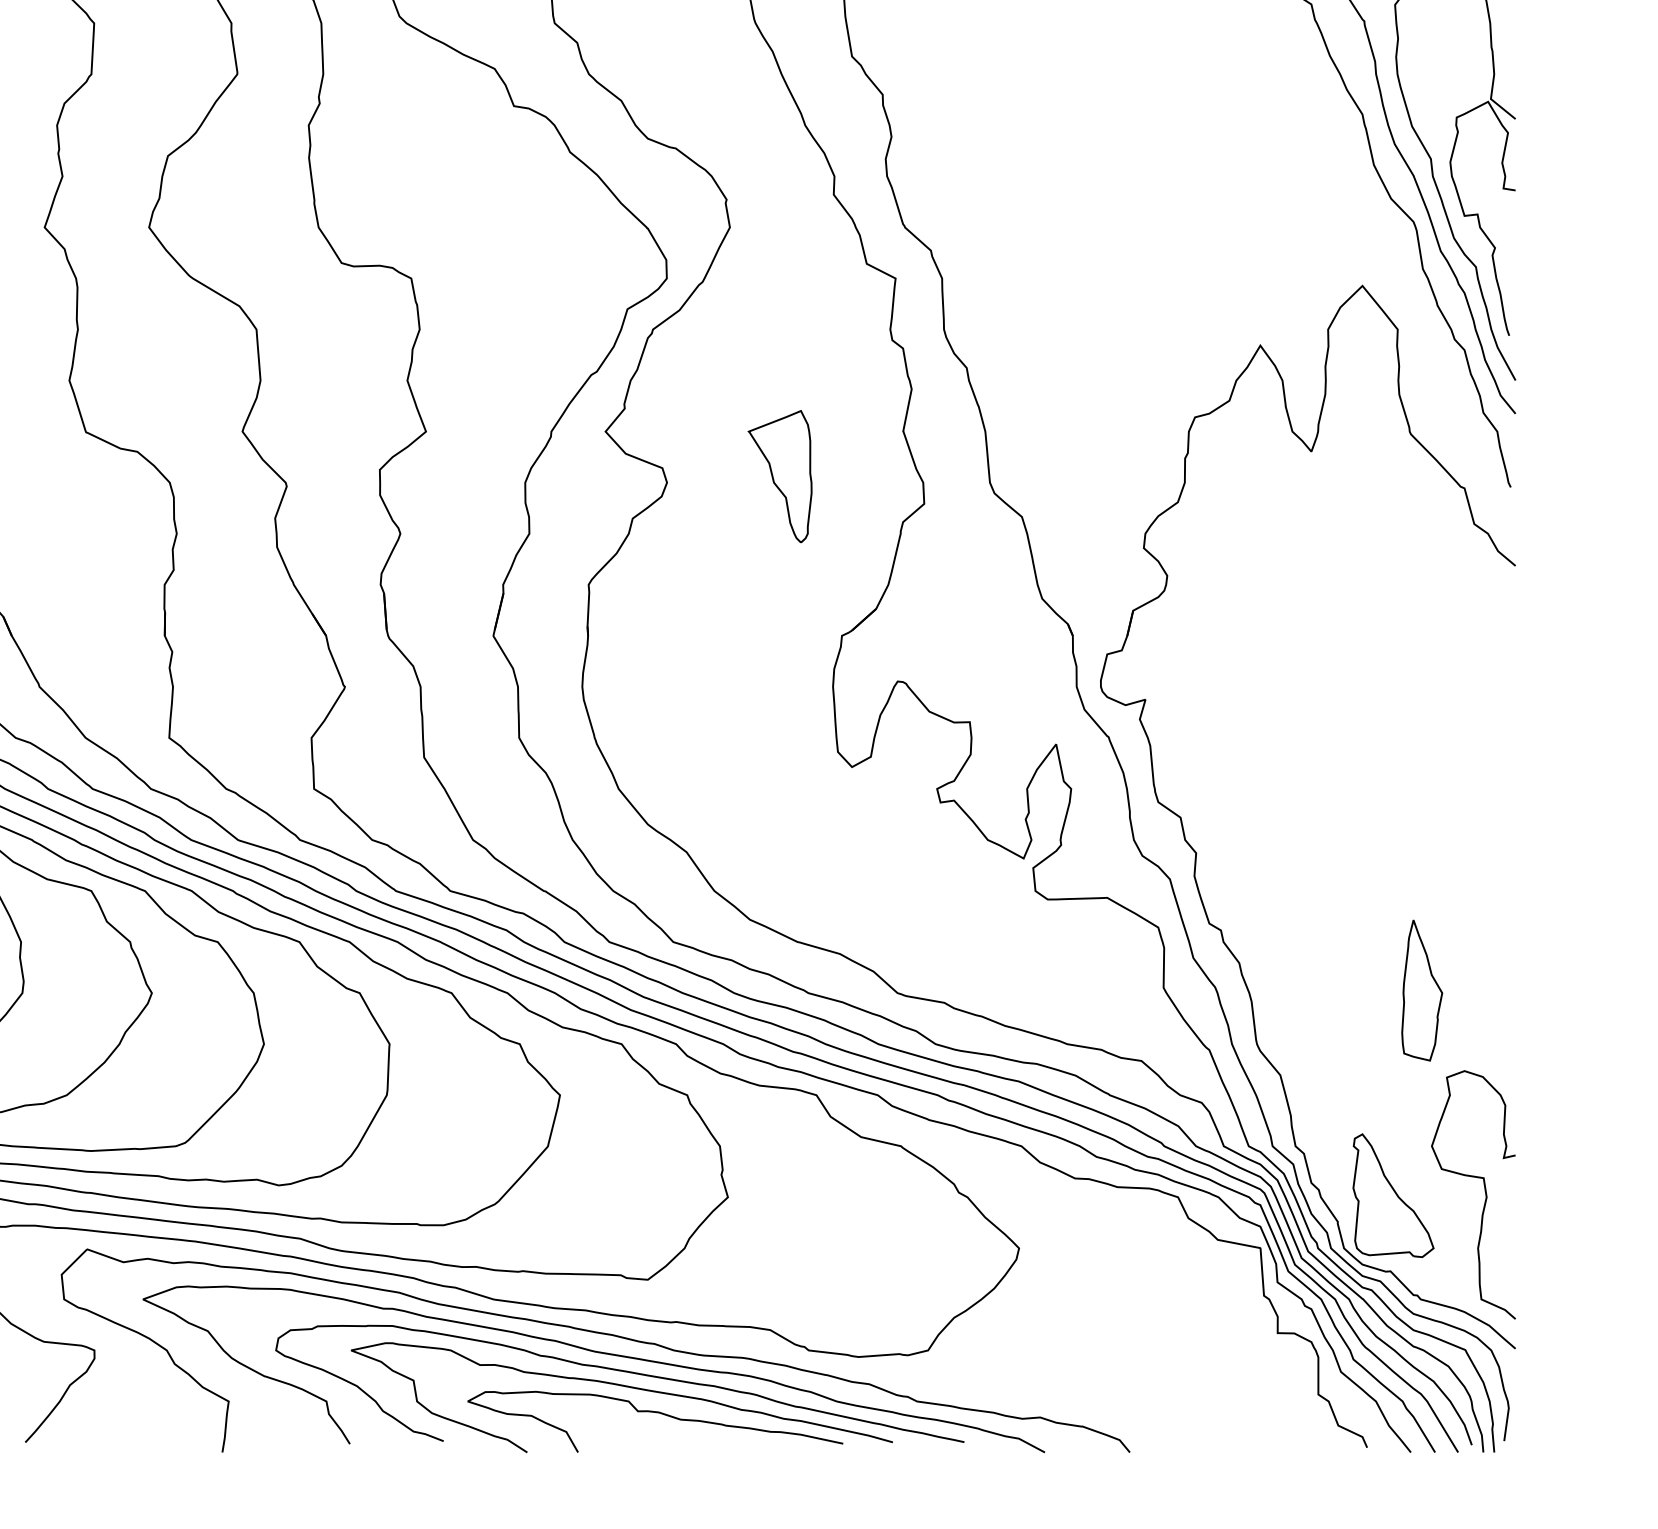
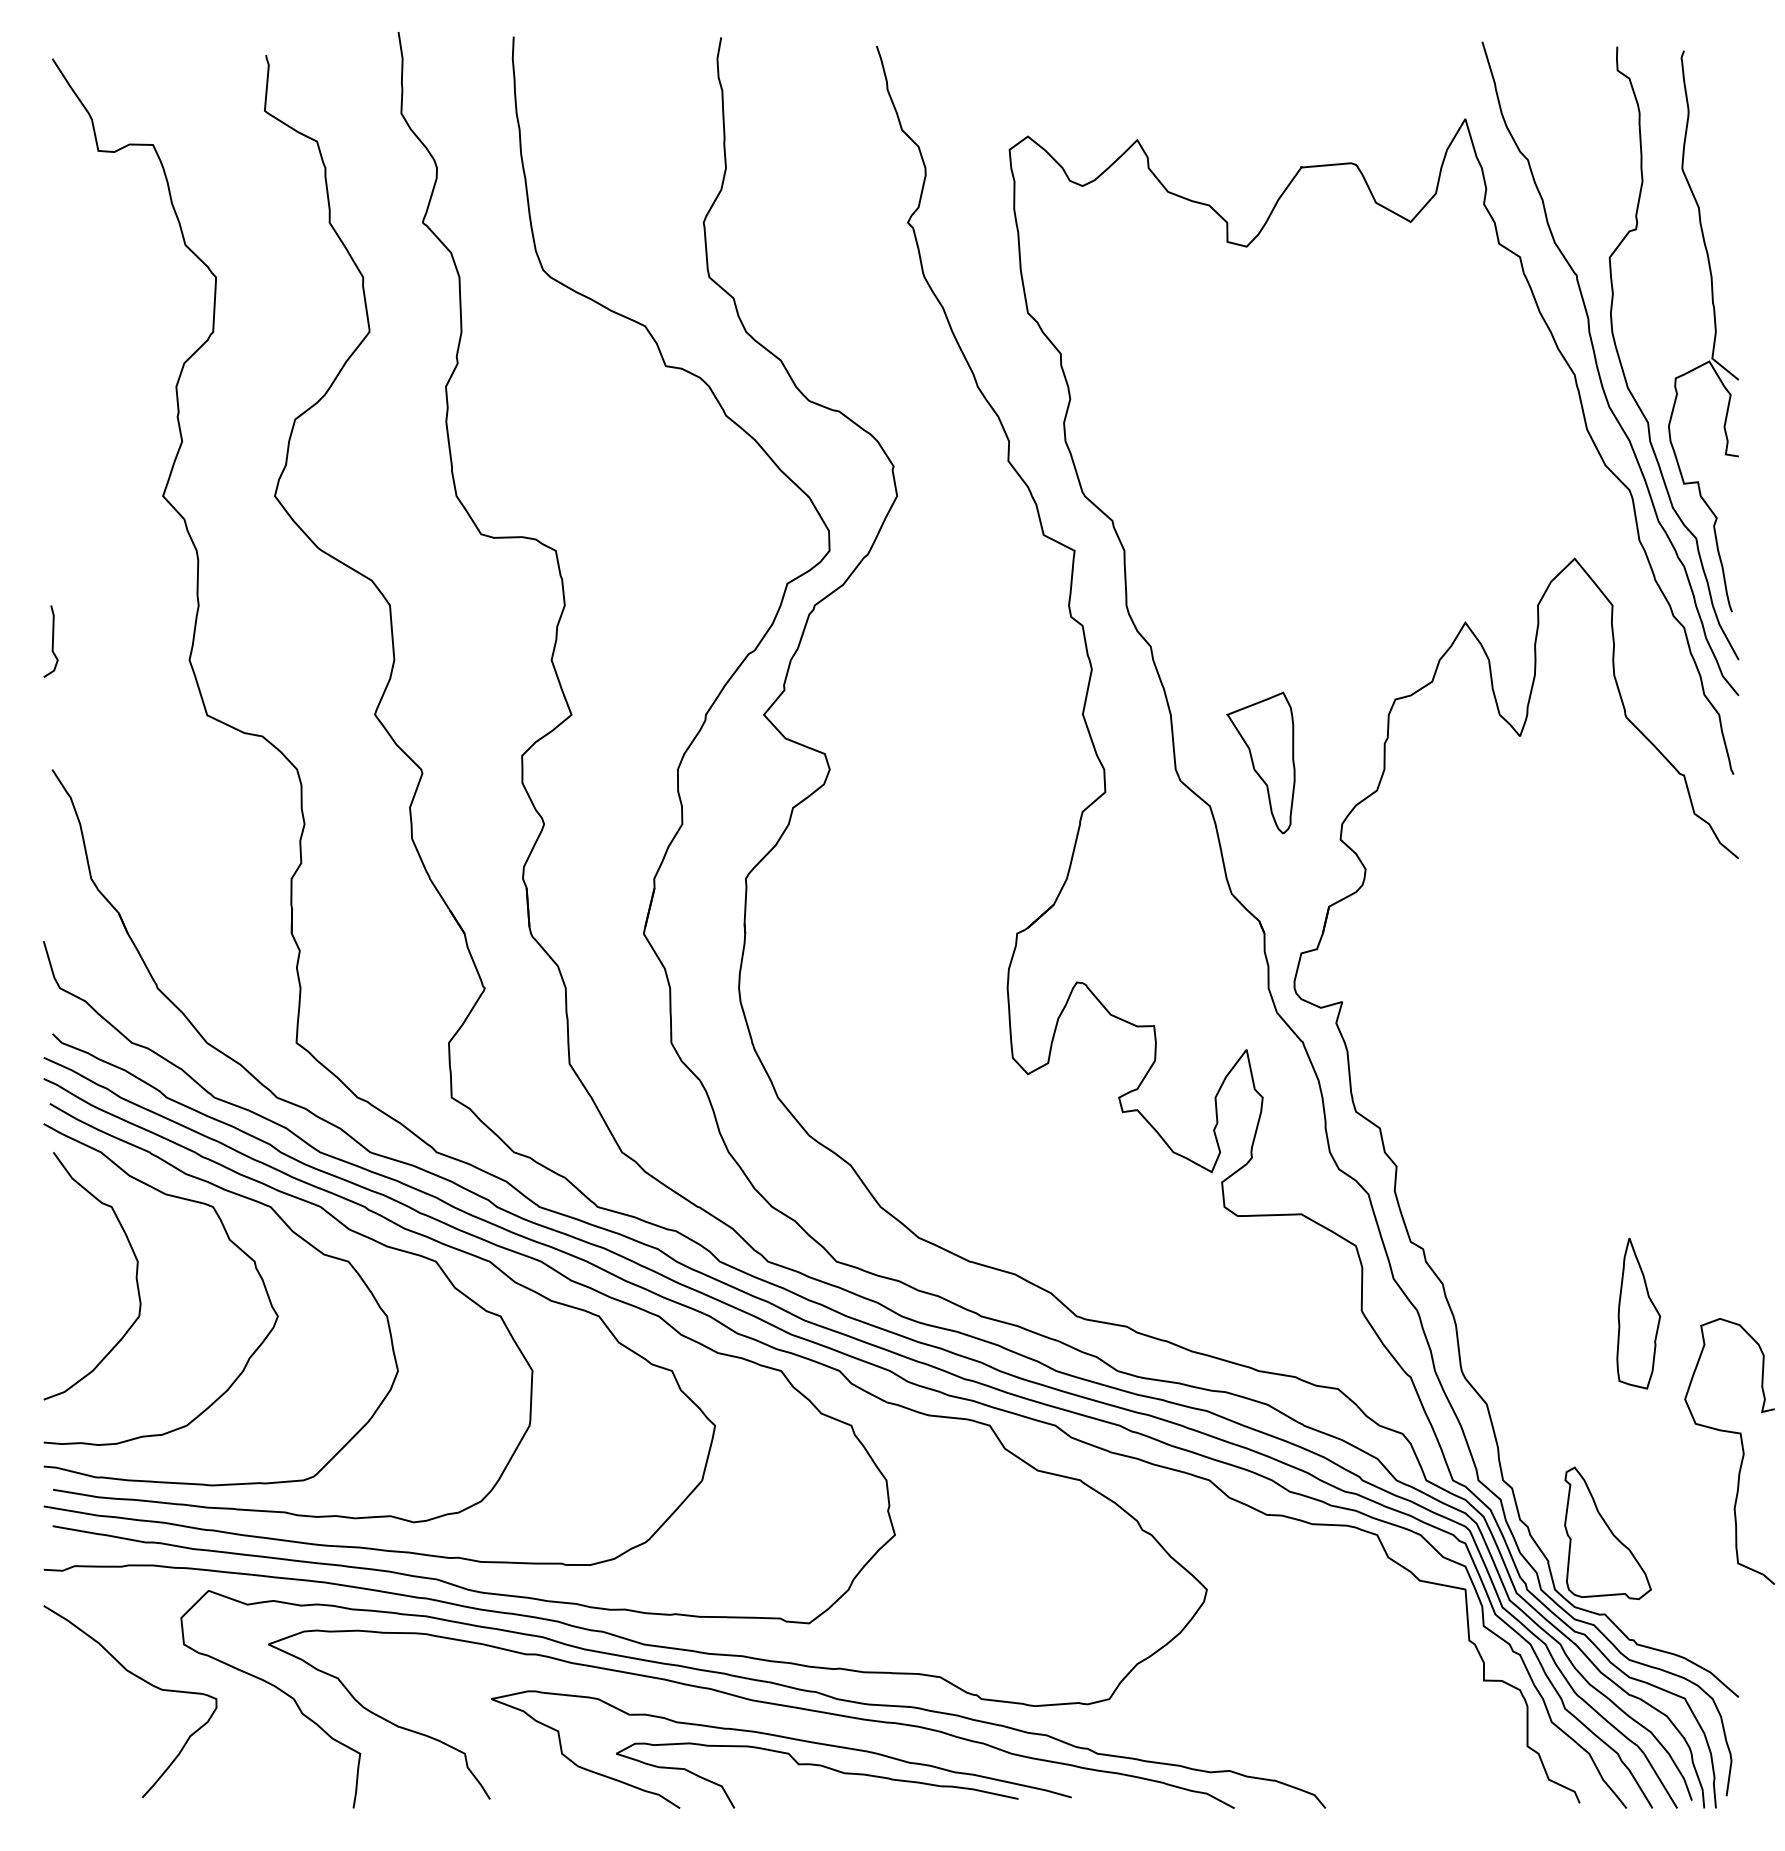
part: (779, 476) -> (1260, 762), moved
curve: (1484, 1191) -> (1741, 1447), moved
curve: (623, 1372) -> (783, 1722), removed

